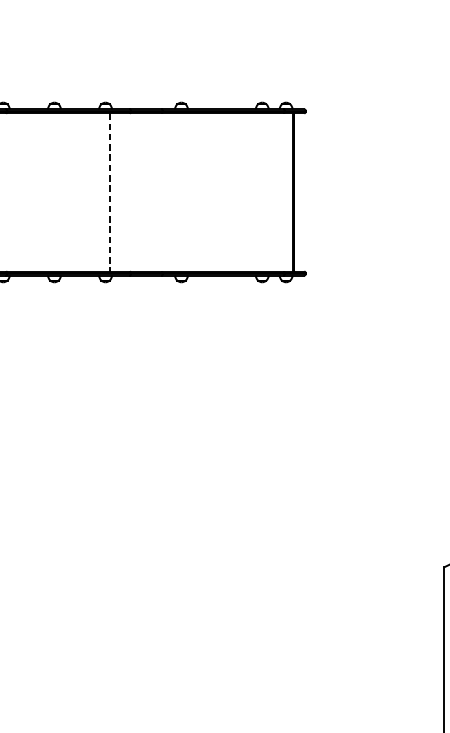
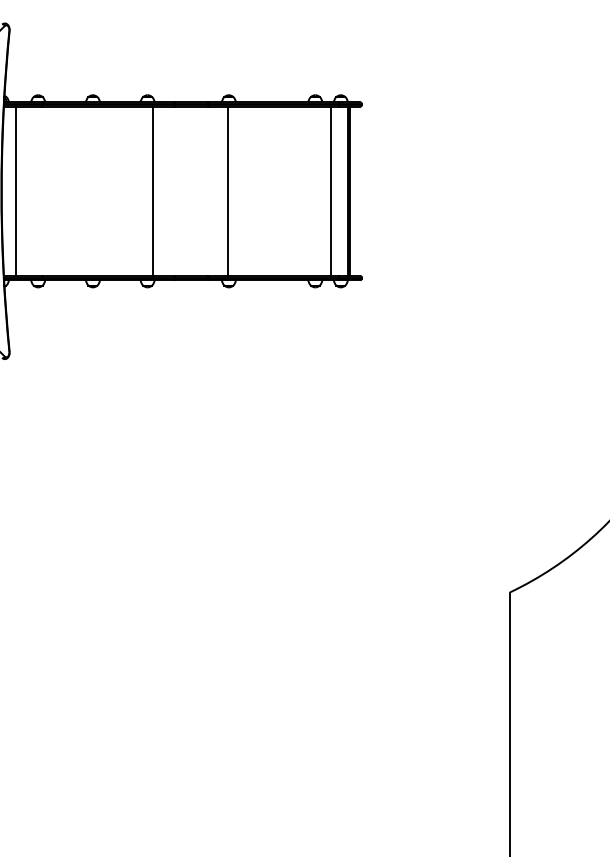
line: (110, 192) -> (152, 191), dashed -> solid
line: (180, 192) -> (227, 191), added
line: (277, 192) -> (331, 191), added

